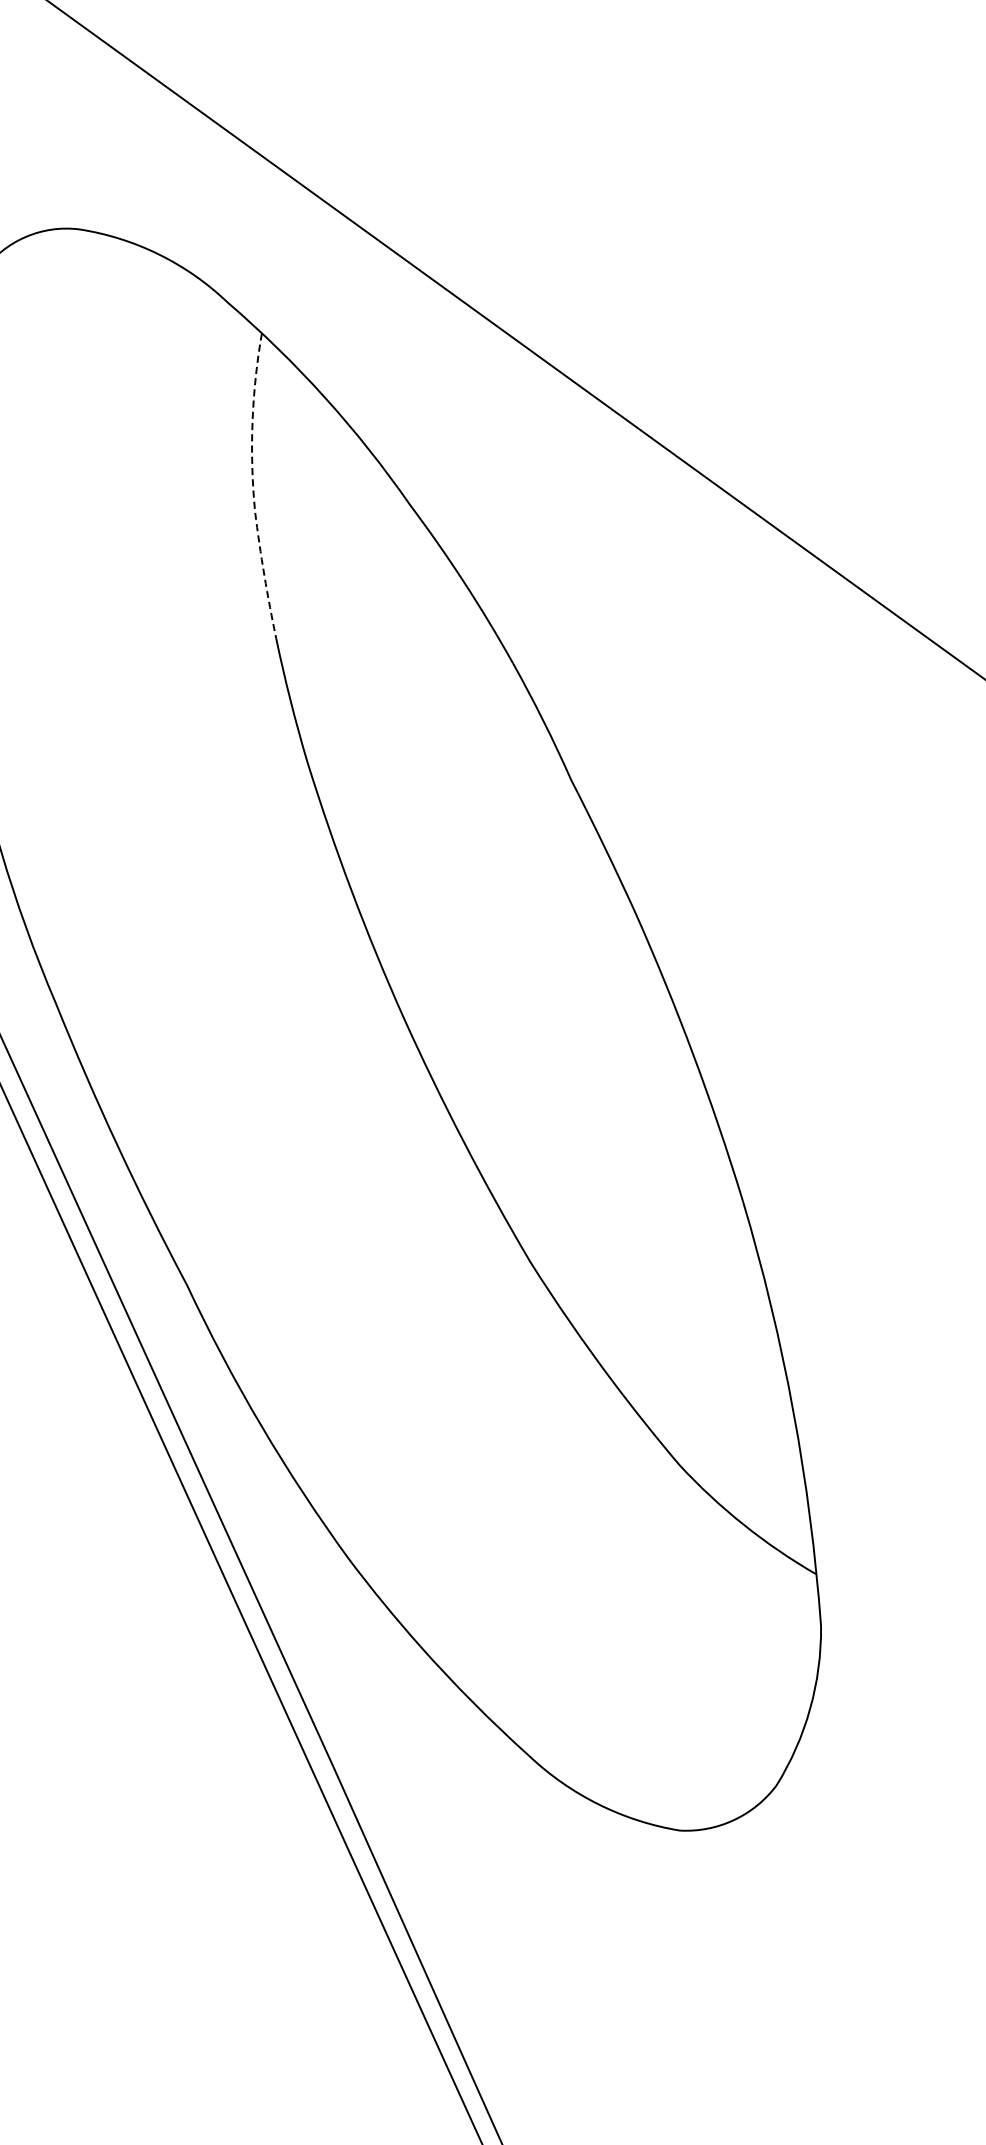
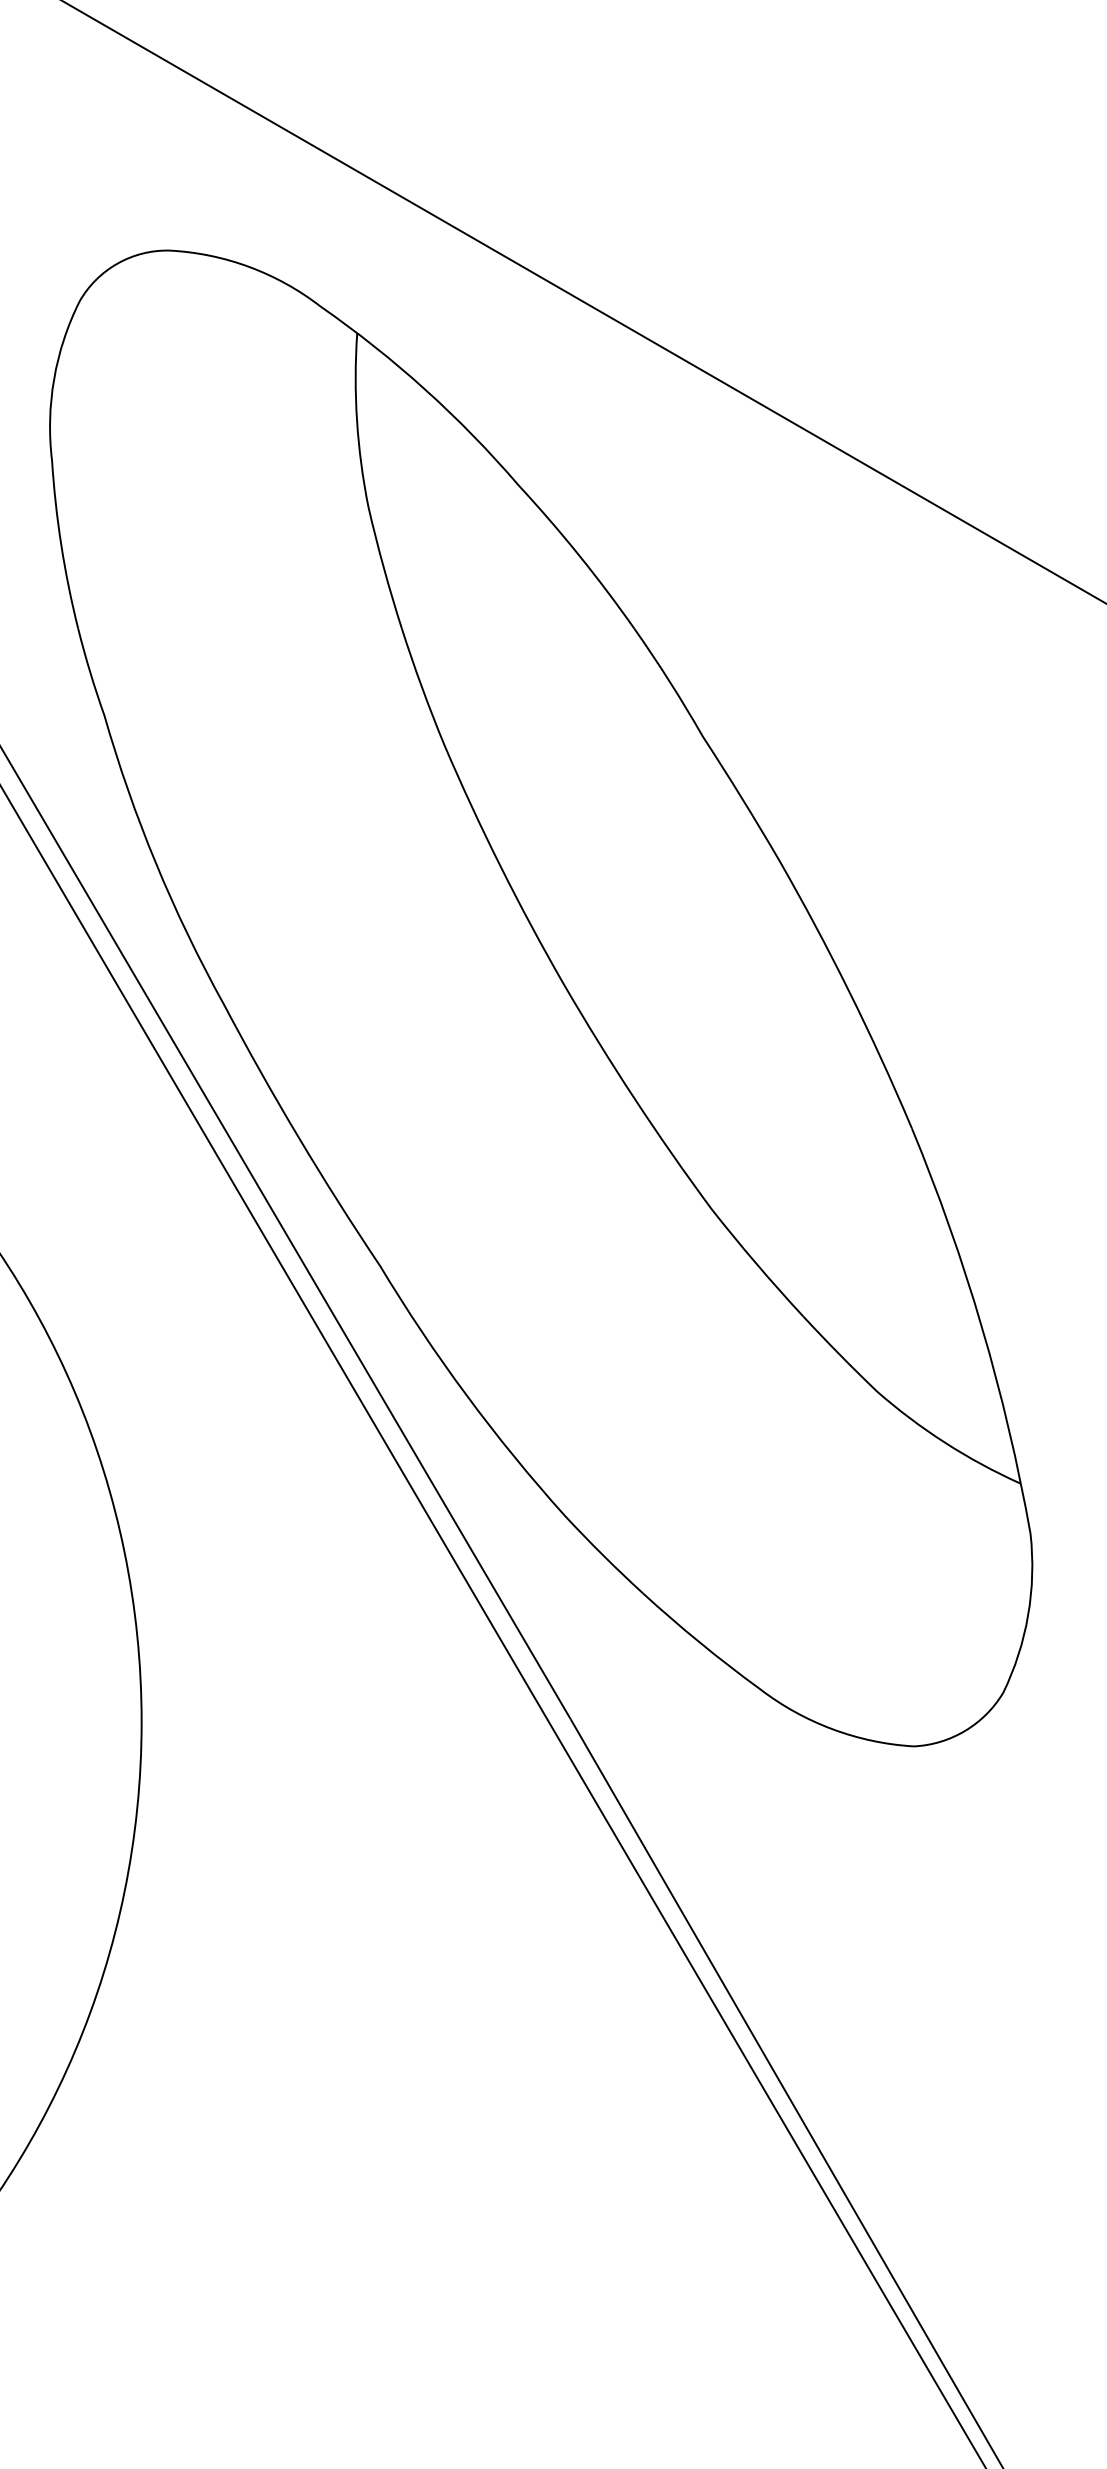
line: (253, 487) -> (364, 483), dashed -> solid

